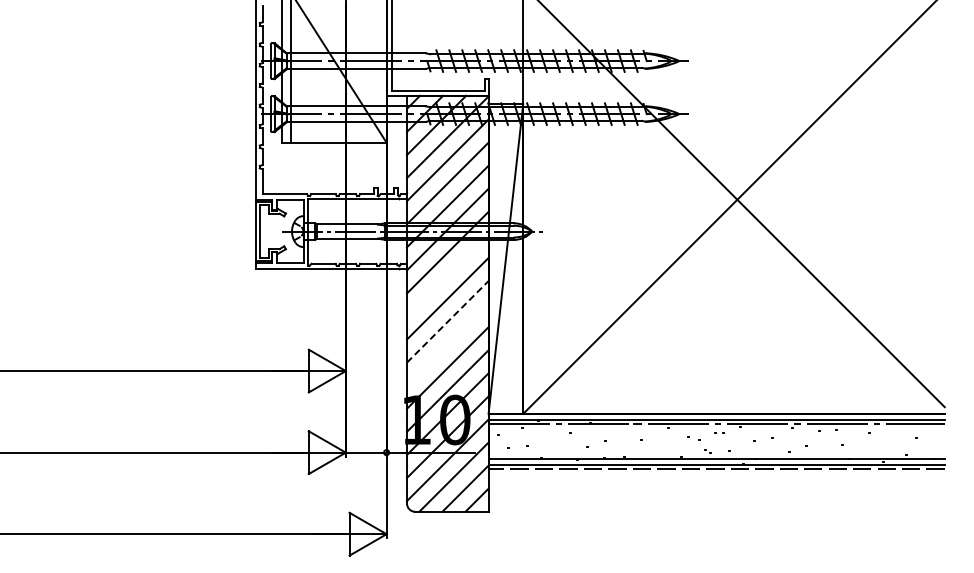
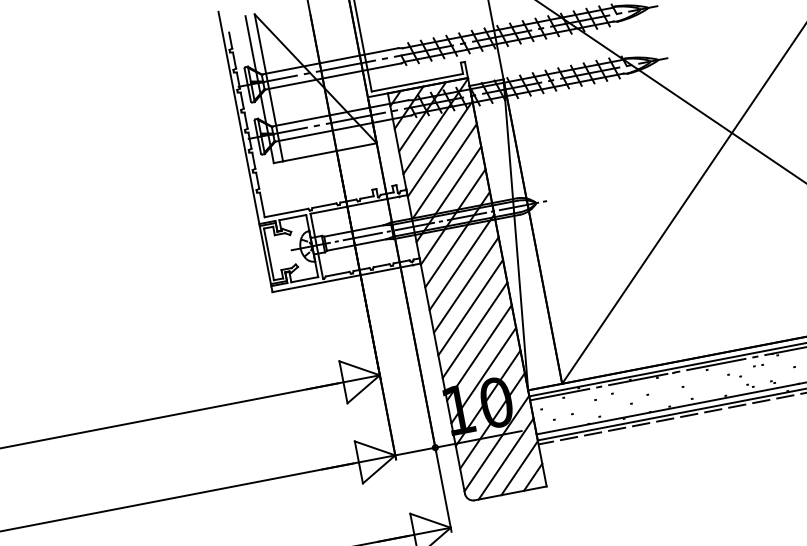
line: (447, 275) -> (461, 262), added
line: (447, 321) -> (470, 307), dashed -> solid
line: (447, 344) -> (474, 329), added

